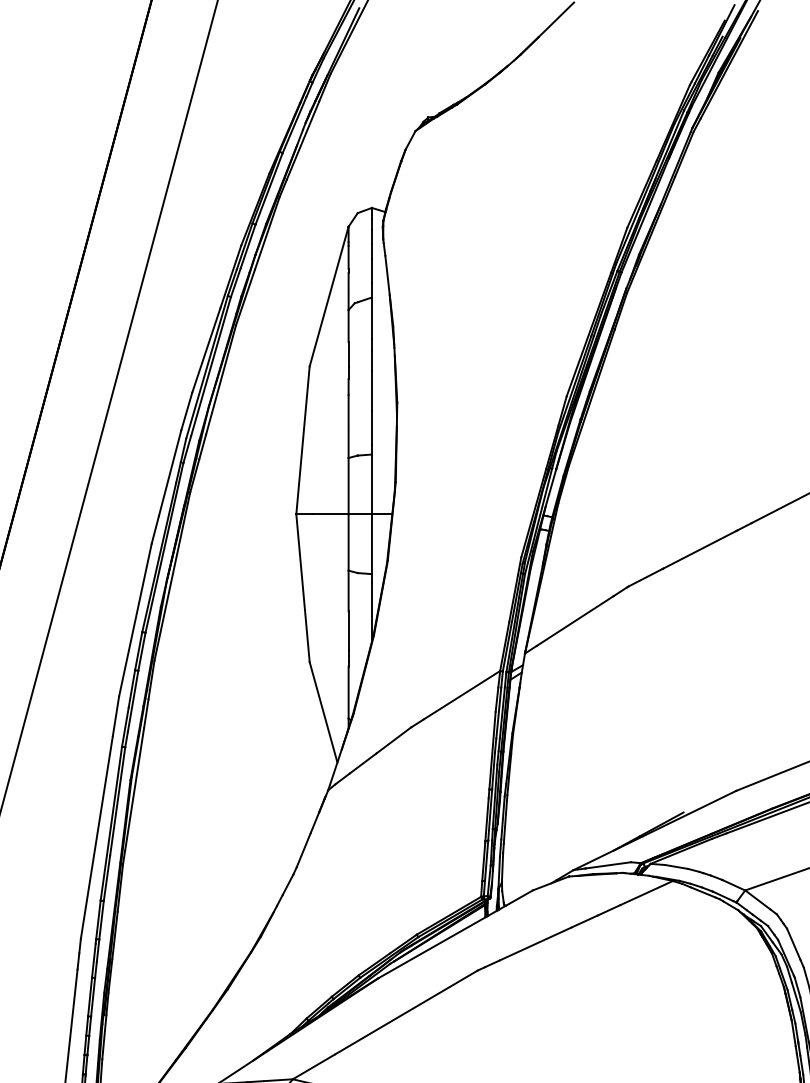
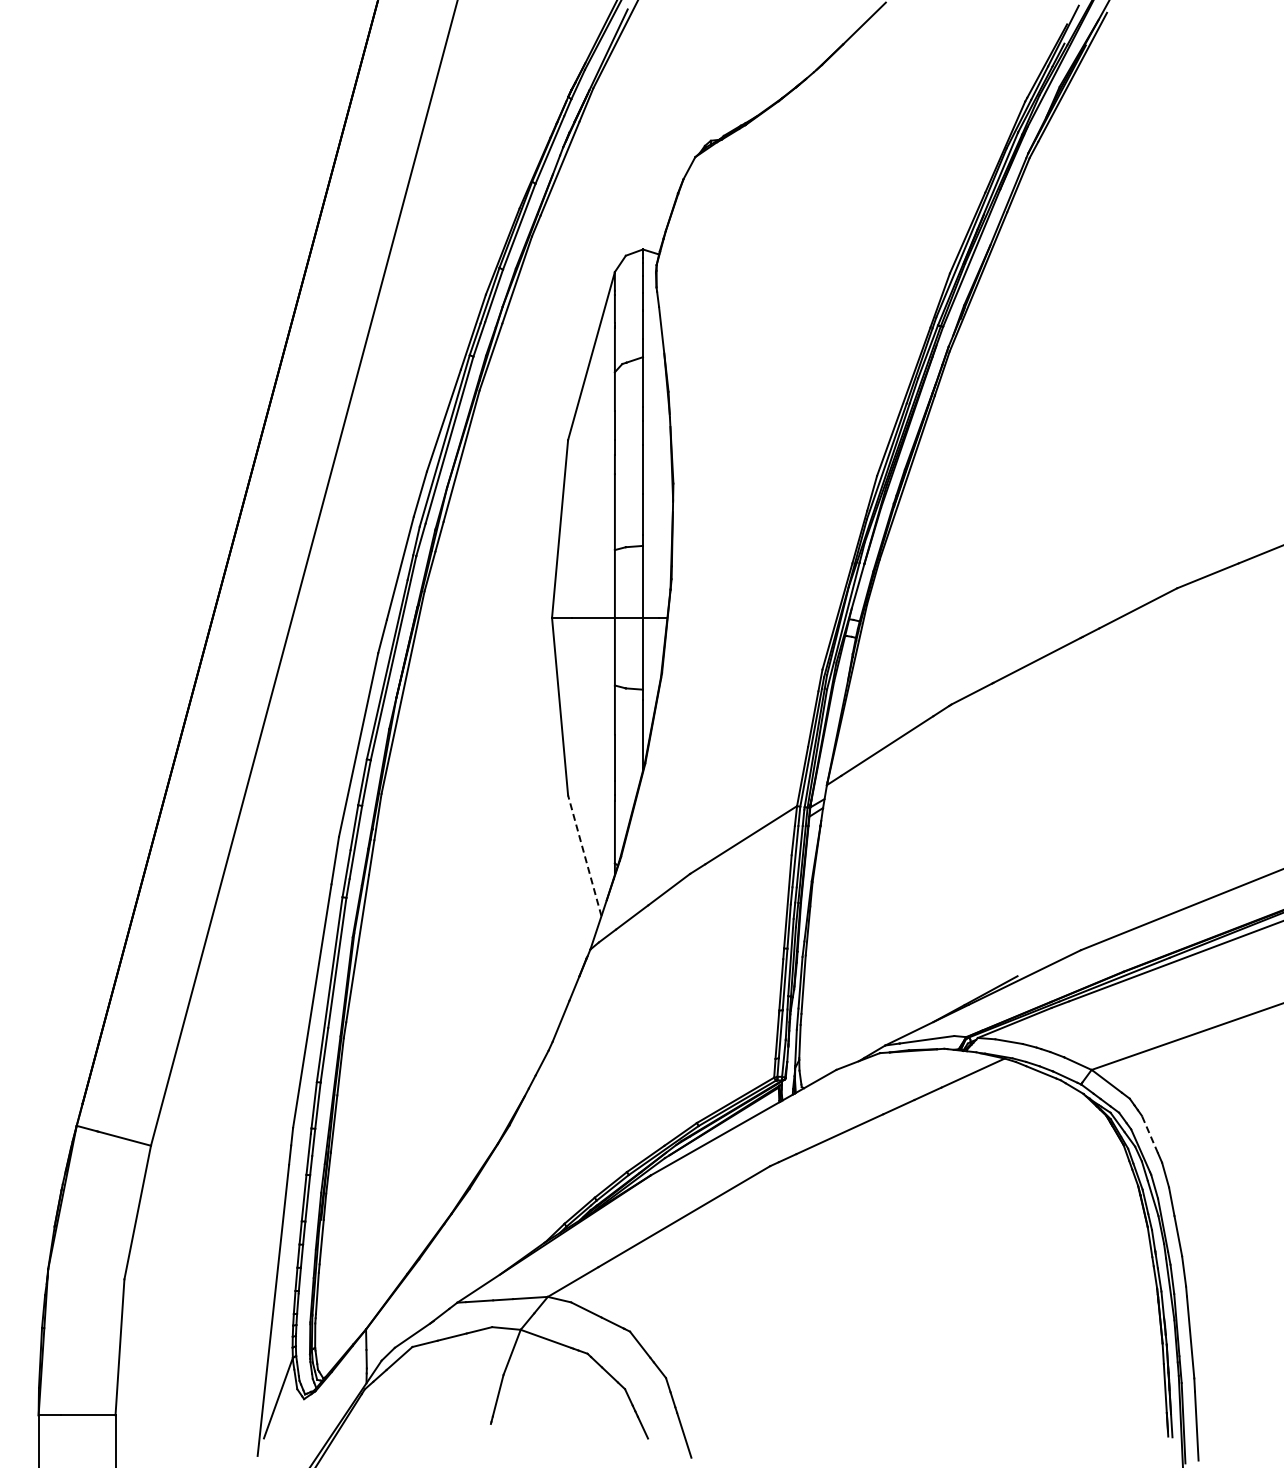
line: (323, 712) -> (584, 855), solid -> dashed
line: (793, 944) -> (1149, 1134), solid -> dashed

